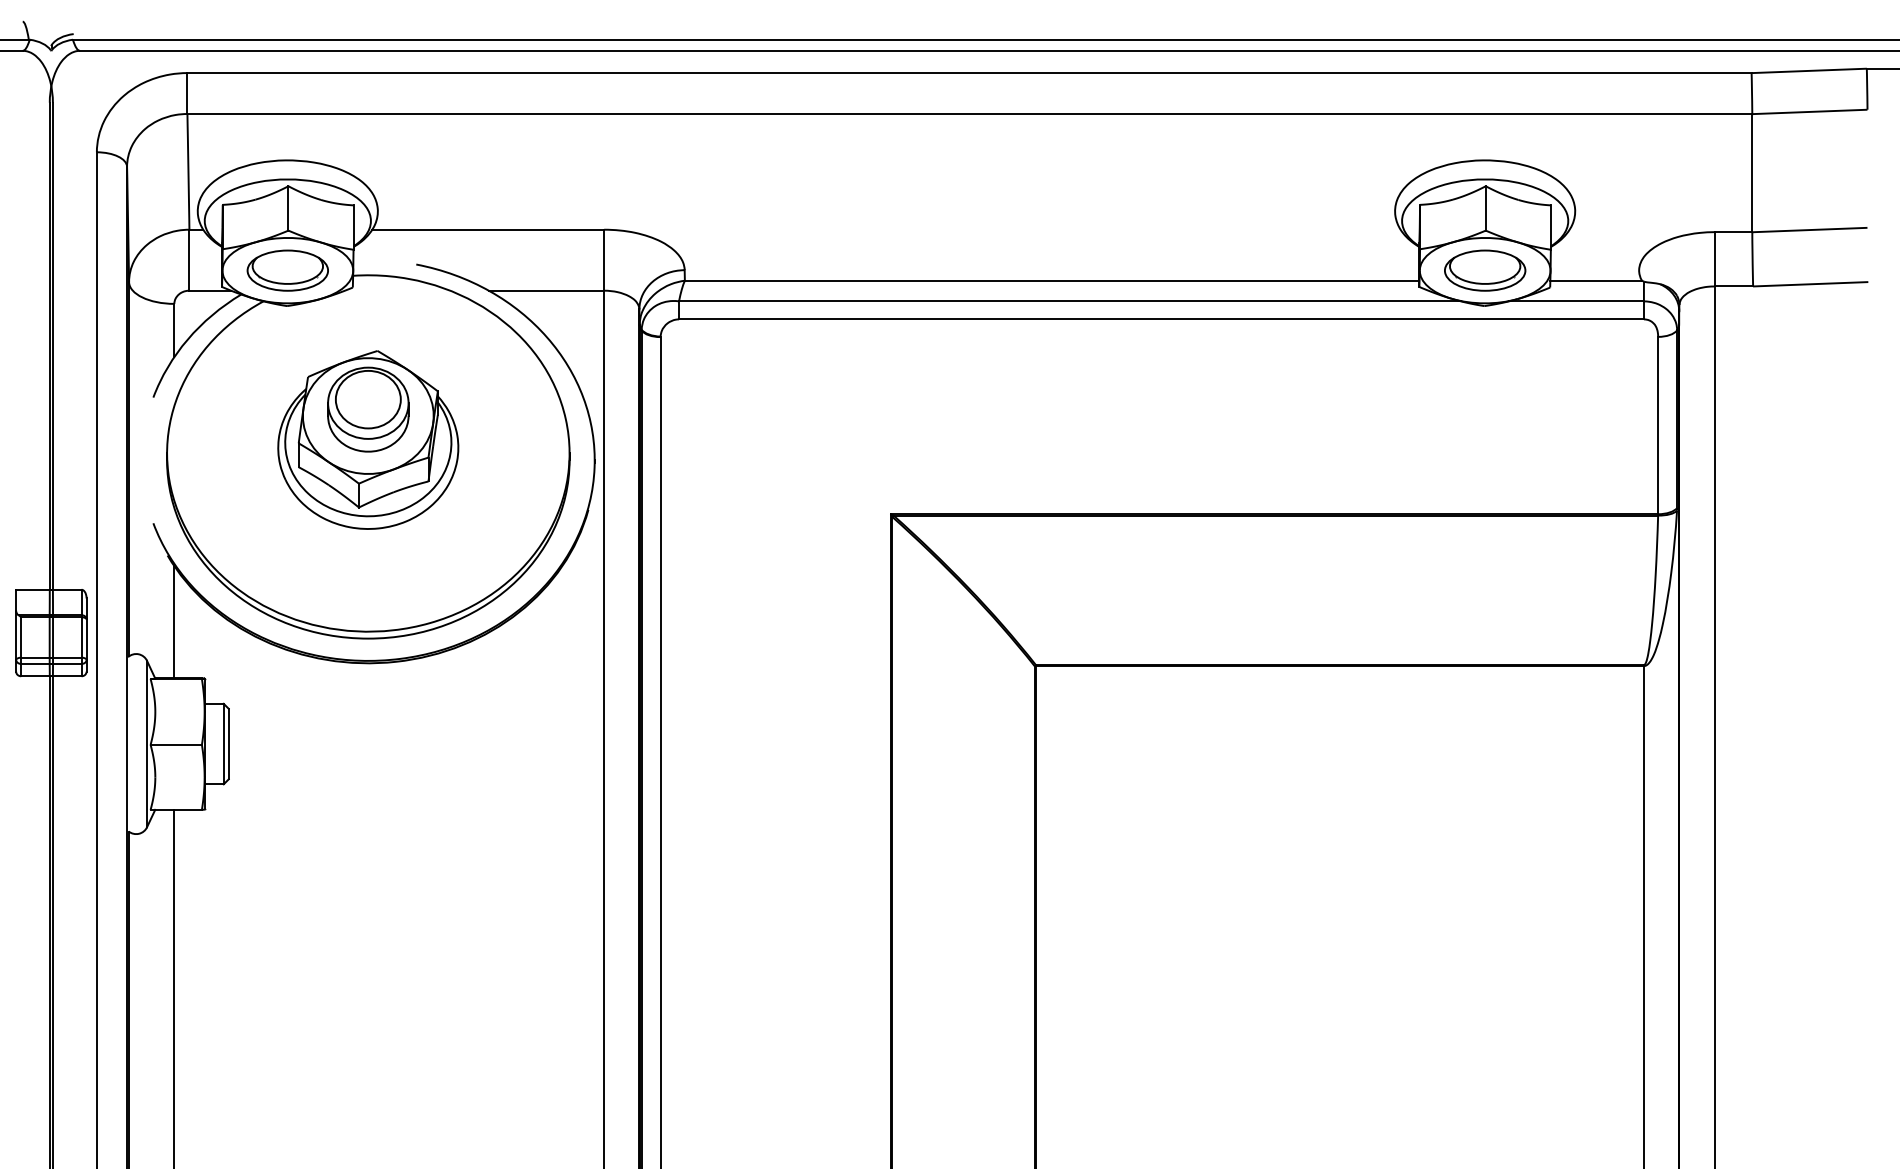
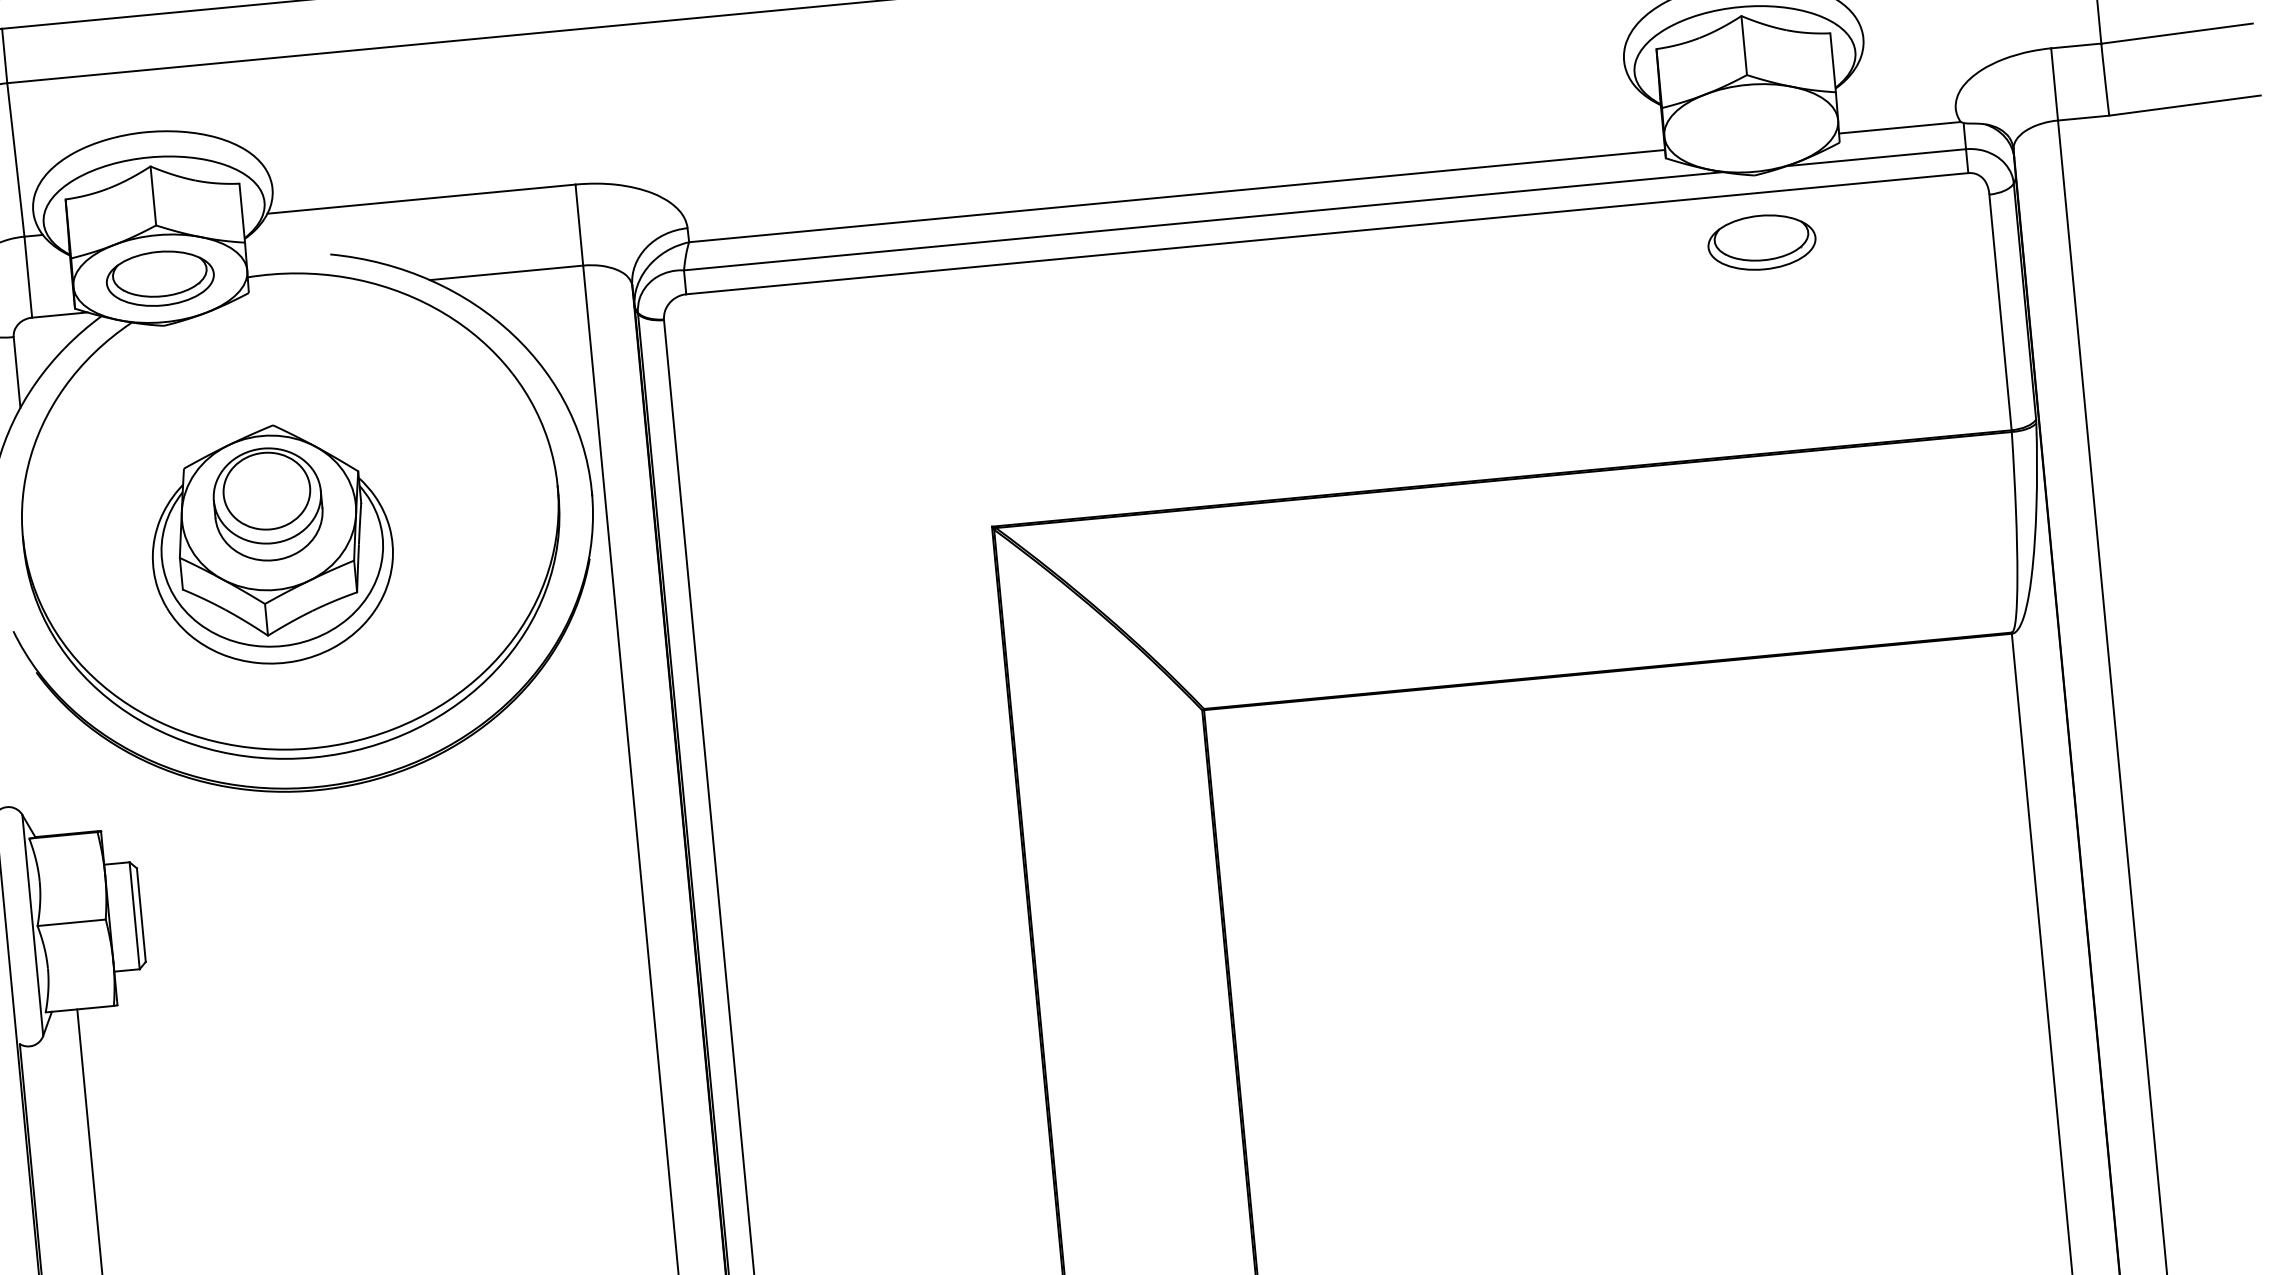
part: (1485, 270) -> (1762, 242), moved
part: (368, 439) -> (272, 544), moved
line: (174, 622) -> (53, 760), removed

